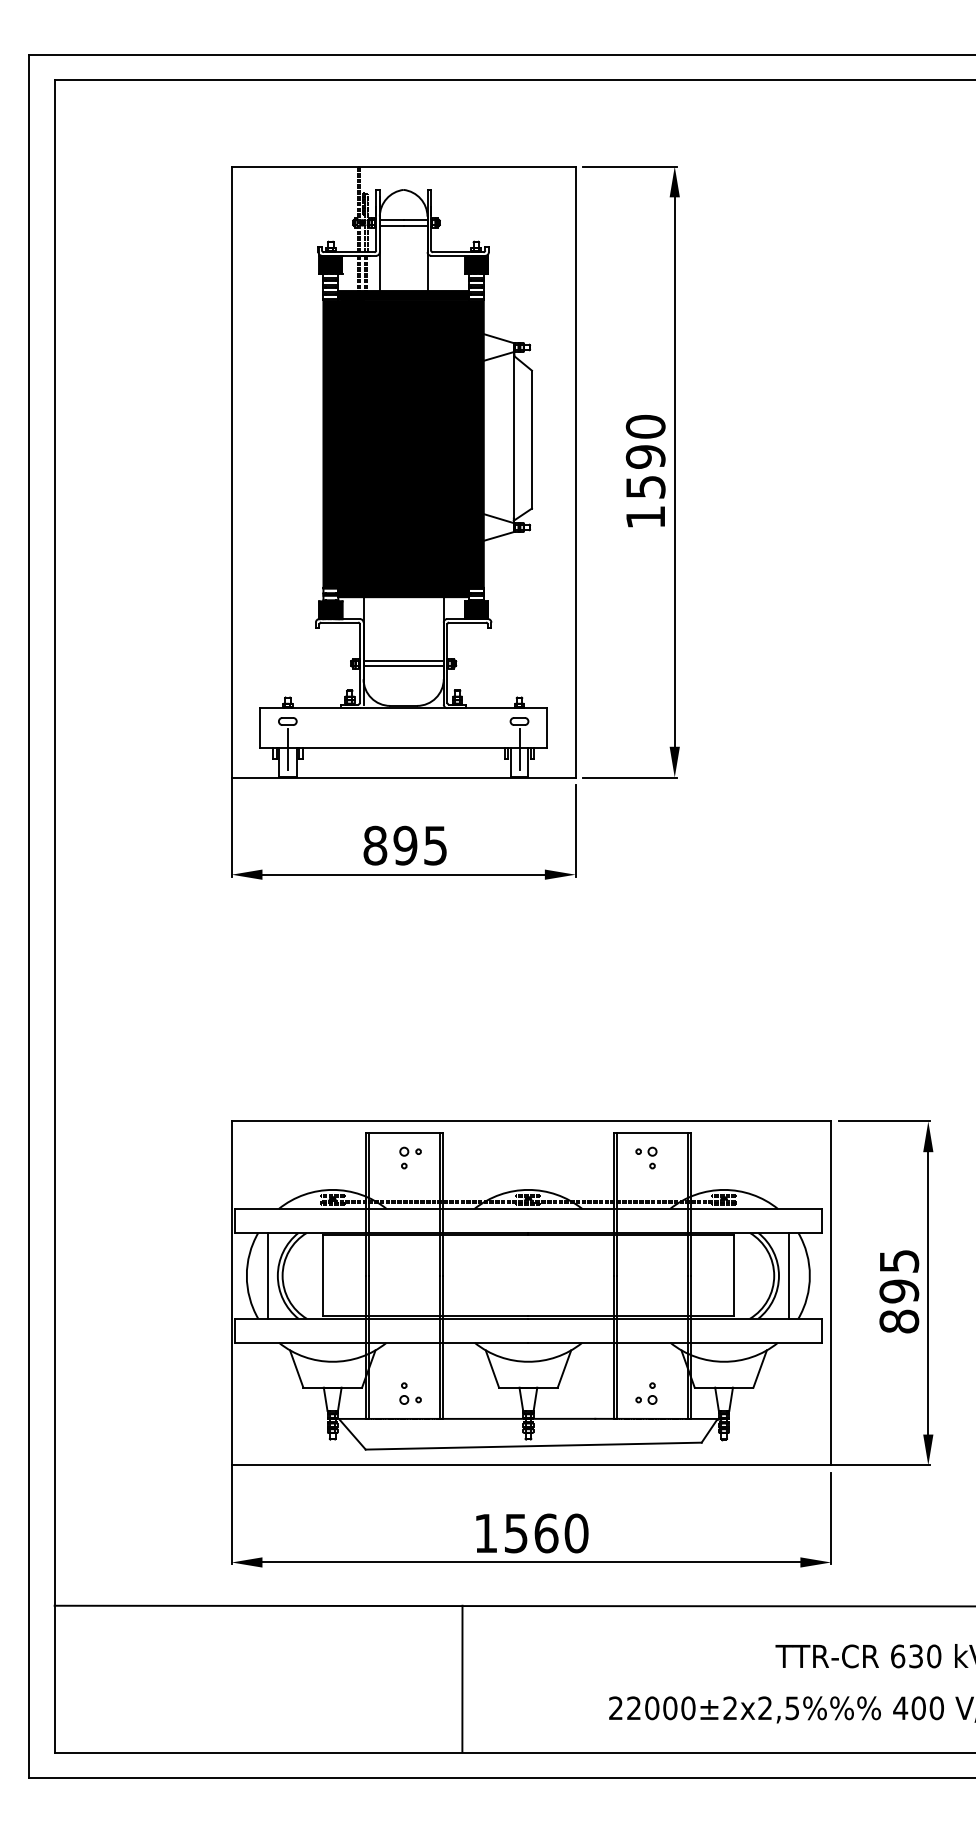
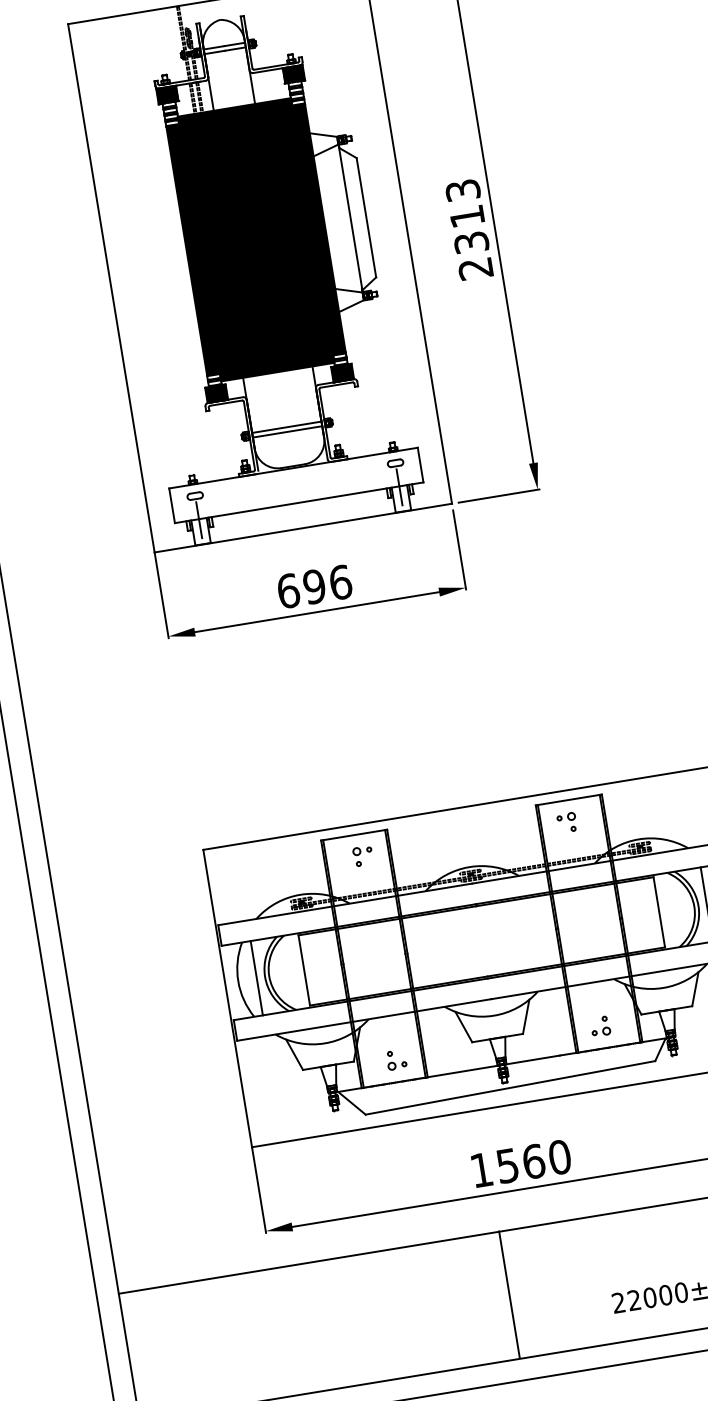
text: (645, 471) -> (469, 229), 1590 -> 2313
text: (405, 845) -> (314, 586), 895 -> 696
line: (462, 1678) -> (509, 1294), moved

